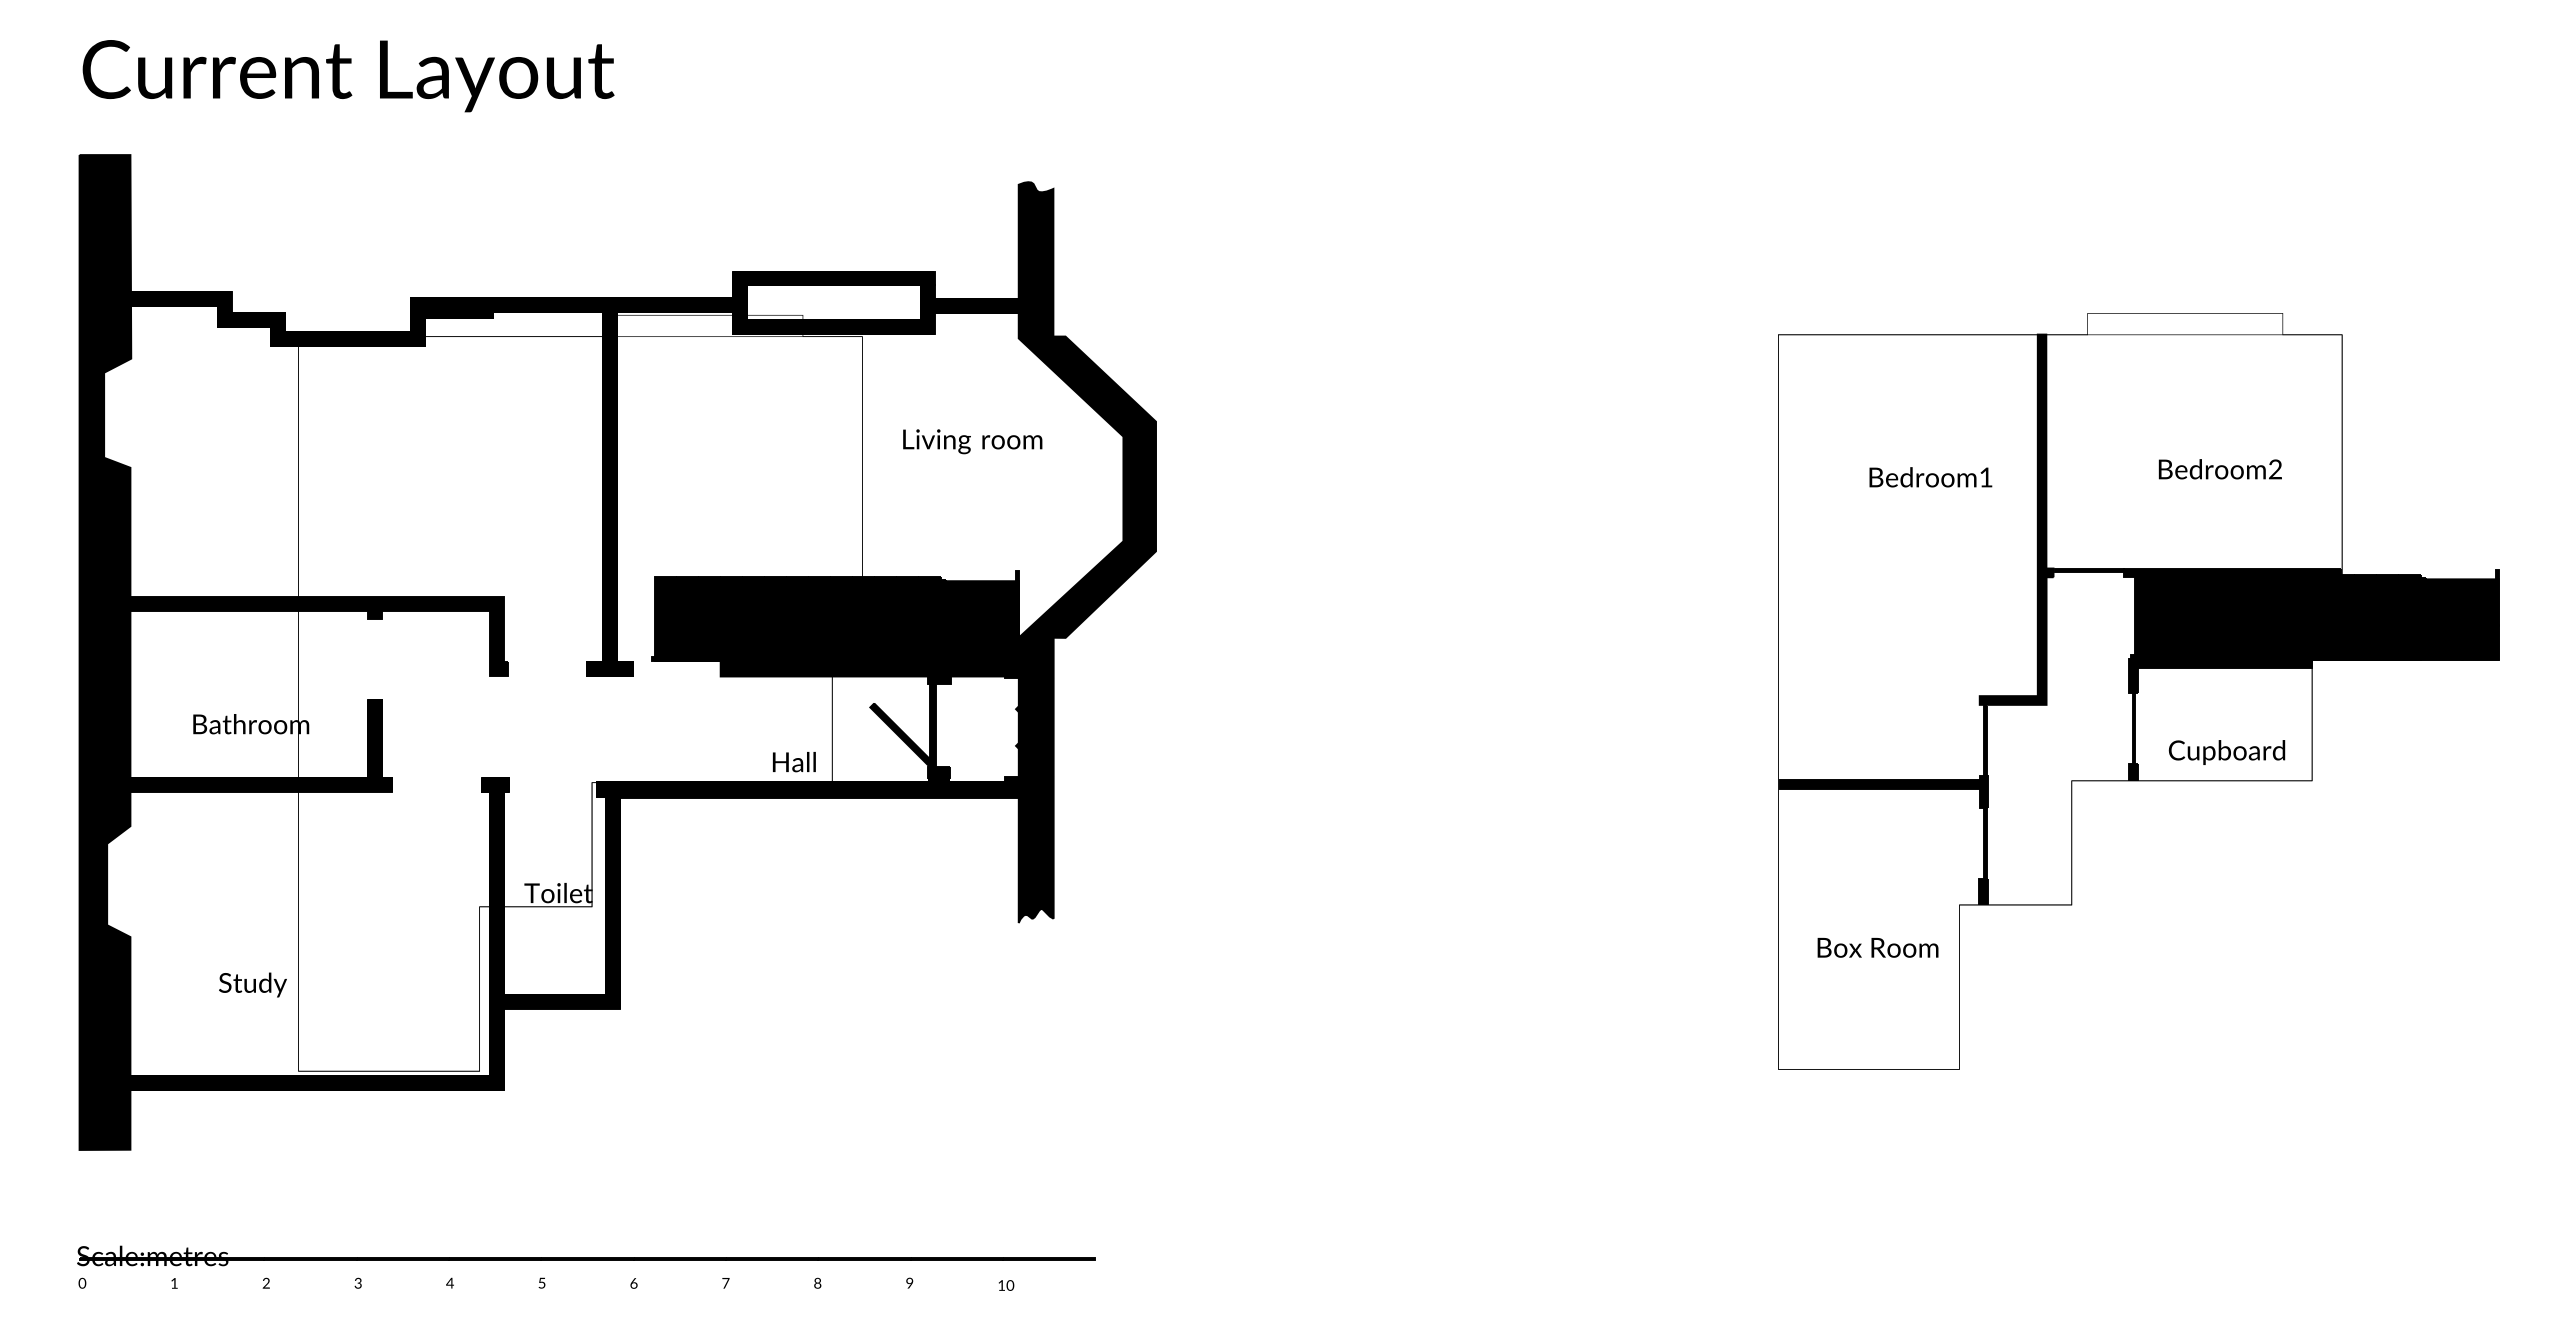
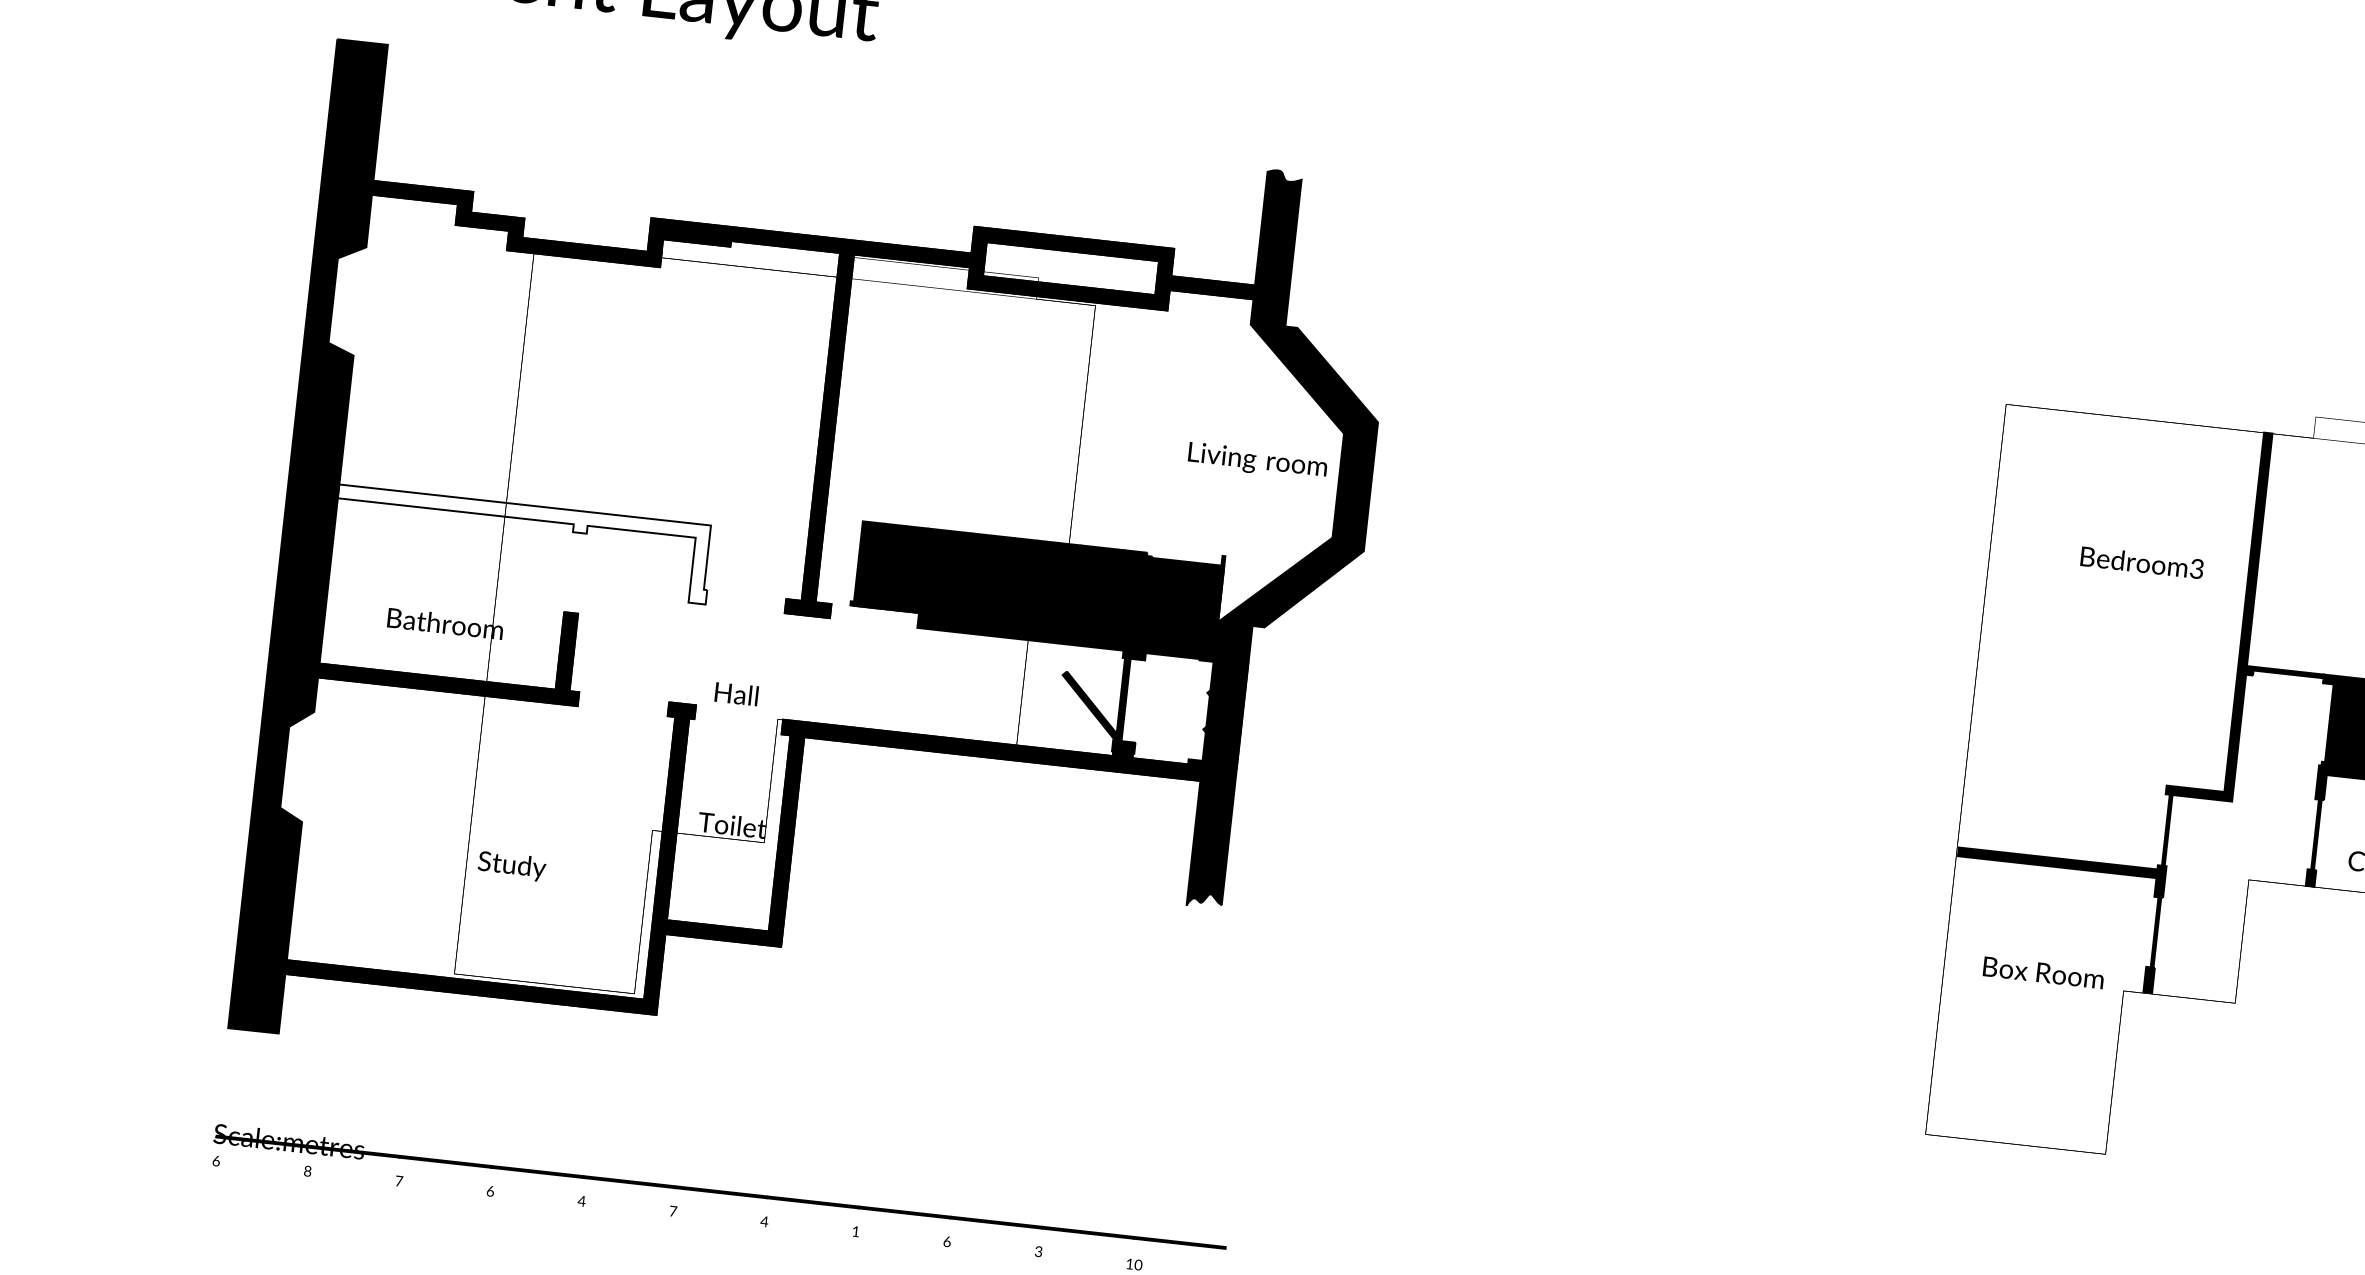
text: (972, 441) -> (1257, 461), moved
text: (1985, 477) -> (2196, 568), Bedroom1 -> Bedroom3
fill: (318, 636) -> (522, 544), removed
text: (794, 762) -> (736, 694), moved
text: (1877, 947) -> (2043, 972), moved
text: (252, 984) -> (511, 865), moved
text: (82, 1282) -> (216, 1160), 0 -> 6
text: (266, 1282) -> (399, 1180), 2 -> 7
text: (357, 1282) -> (489, 1190), 3 -> 6
text: (541, 1282) -> (672, 1210), 5 -> 7
text: (817, 1282) -> (947, 1240), 8 -> 6
text: (173, 1283) -> (306, 1171), 1 -> 8
text: (633, 1283) -> (764, 1221), 6 -> 4
text: (725, 1283) -> (855, 1231), 7 -> 1
text: (909, 1283) -> (1038, 1251), 9 -> 3

